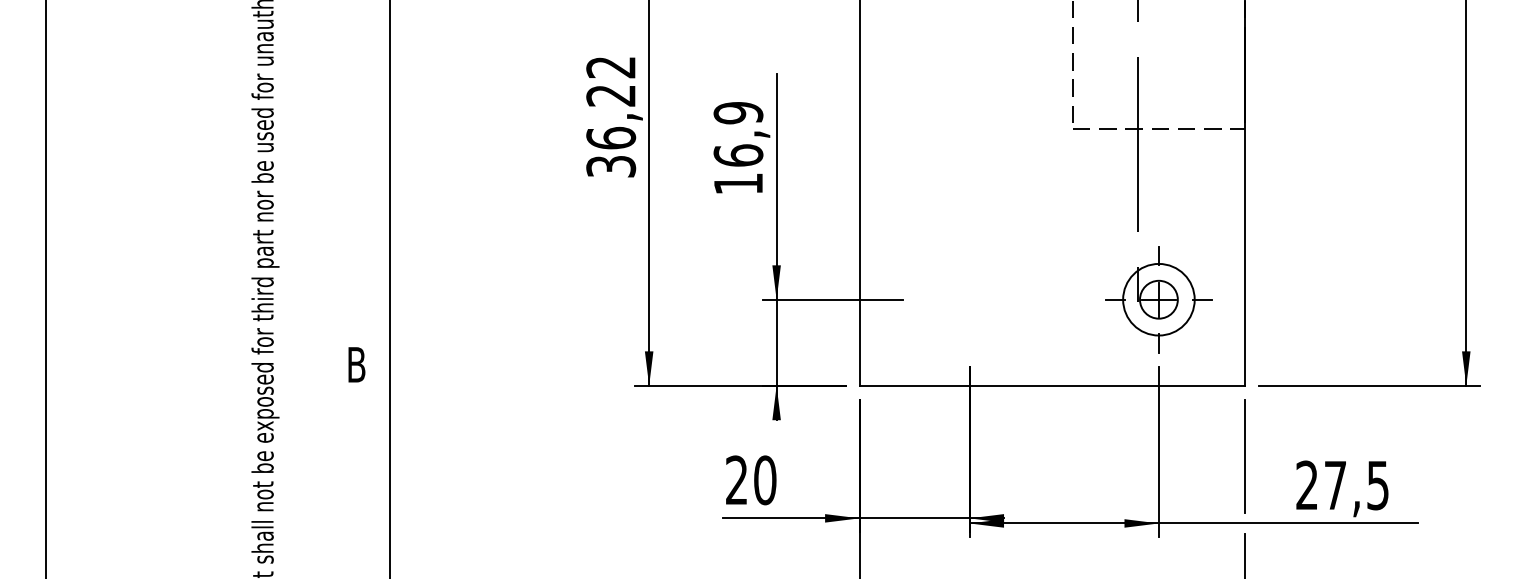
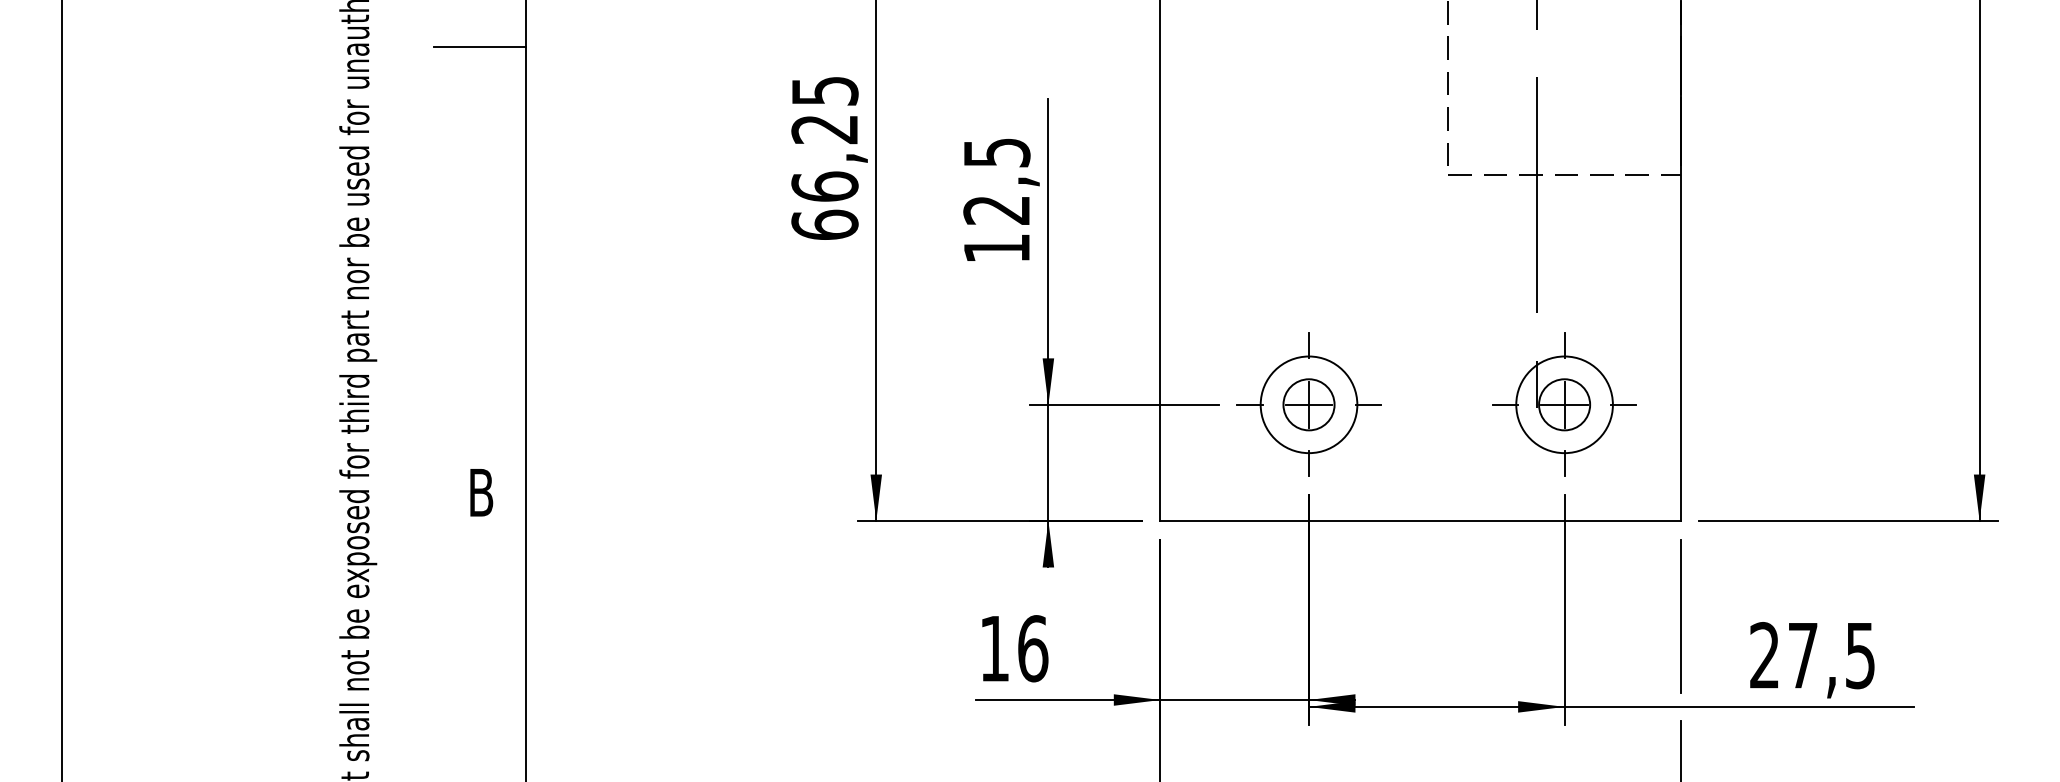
line: (355, 35) -> (479, 47), added
text: (610, 117) -> (824, 158), 36,22 -> 66,25
text: (738, 134) -> (996, 181), 16,9 -> 12,5
part: (969, 299) -> (1308, 404), added
text: (751, 480) -> (1014, 648), 20 -> 16

